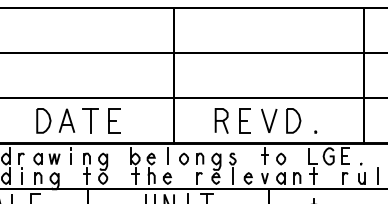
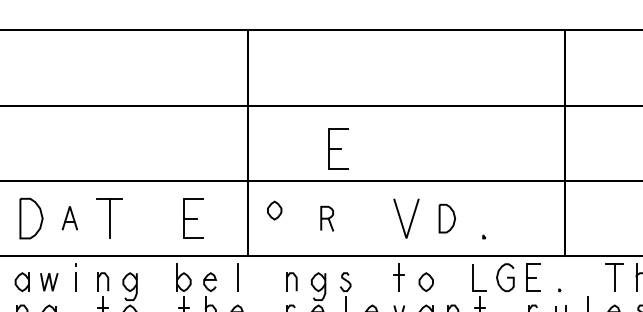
part: (66, 120) -> (69, 217), size x0.6
part: (114, 120) -> (193, 217), moved
part: (221, 120) -> (327, 217), size x0.6
part: (244, 120) -> (337, 148), moved
part: (293, 120) -> (446, 217), size x0.7
part: (183, 158) -> (273, 209), moved

